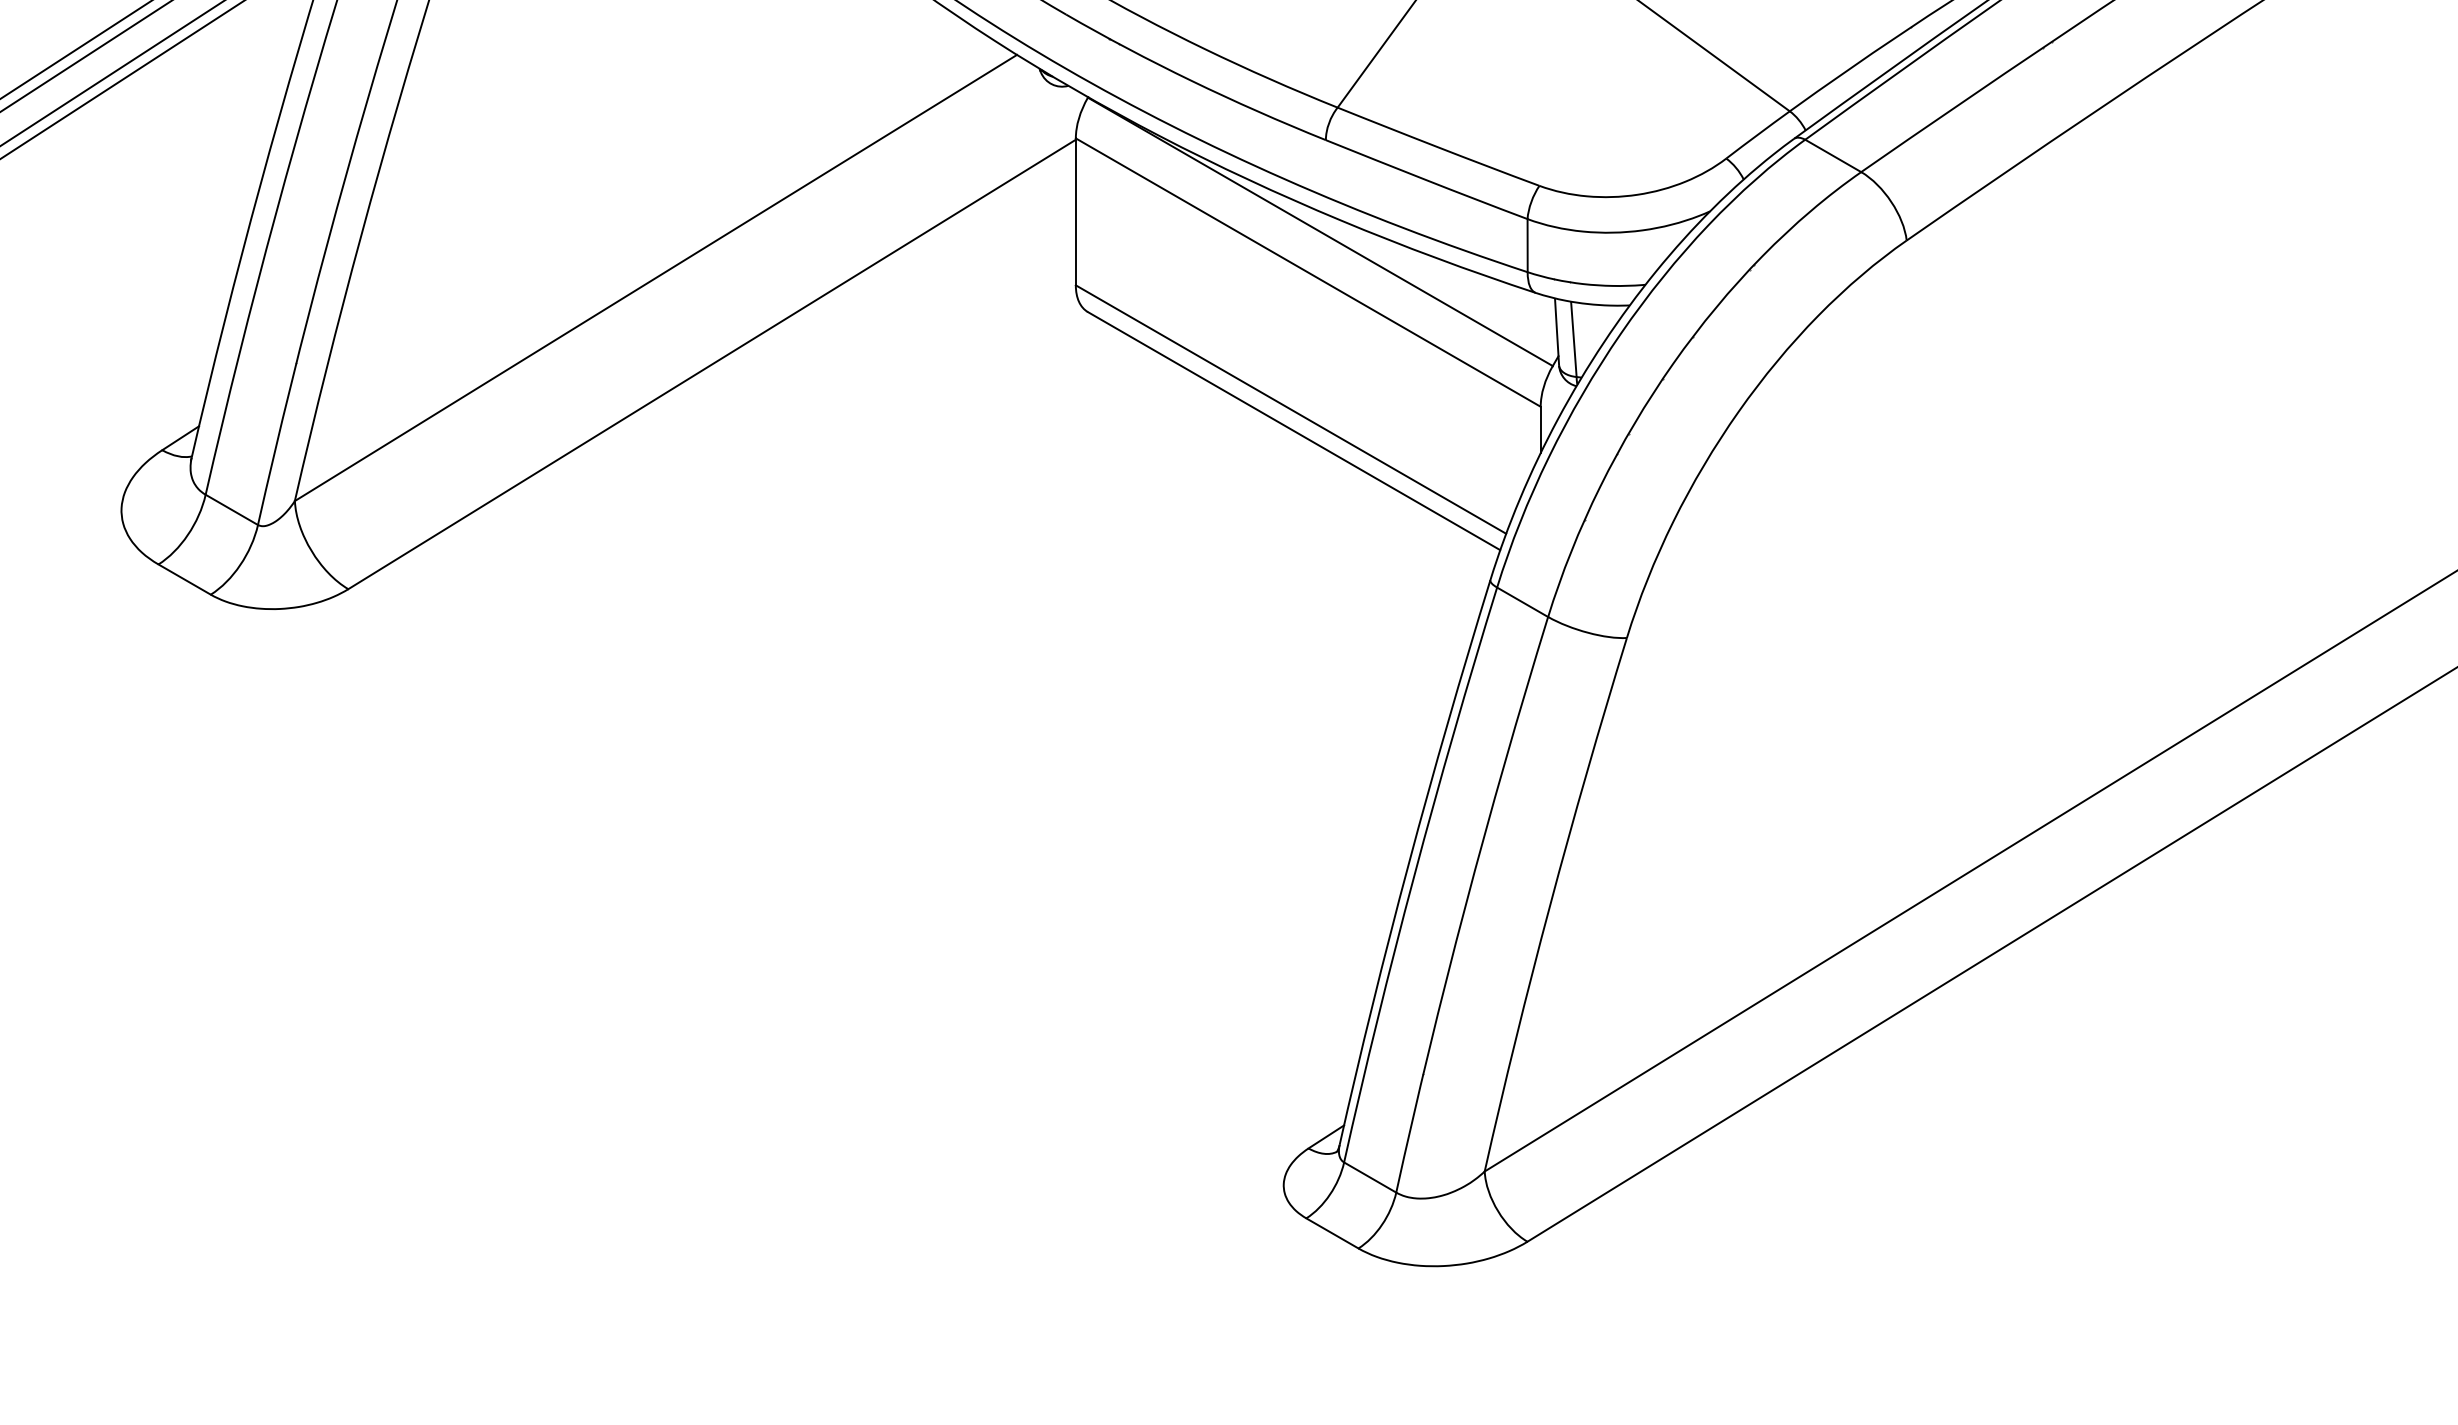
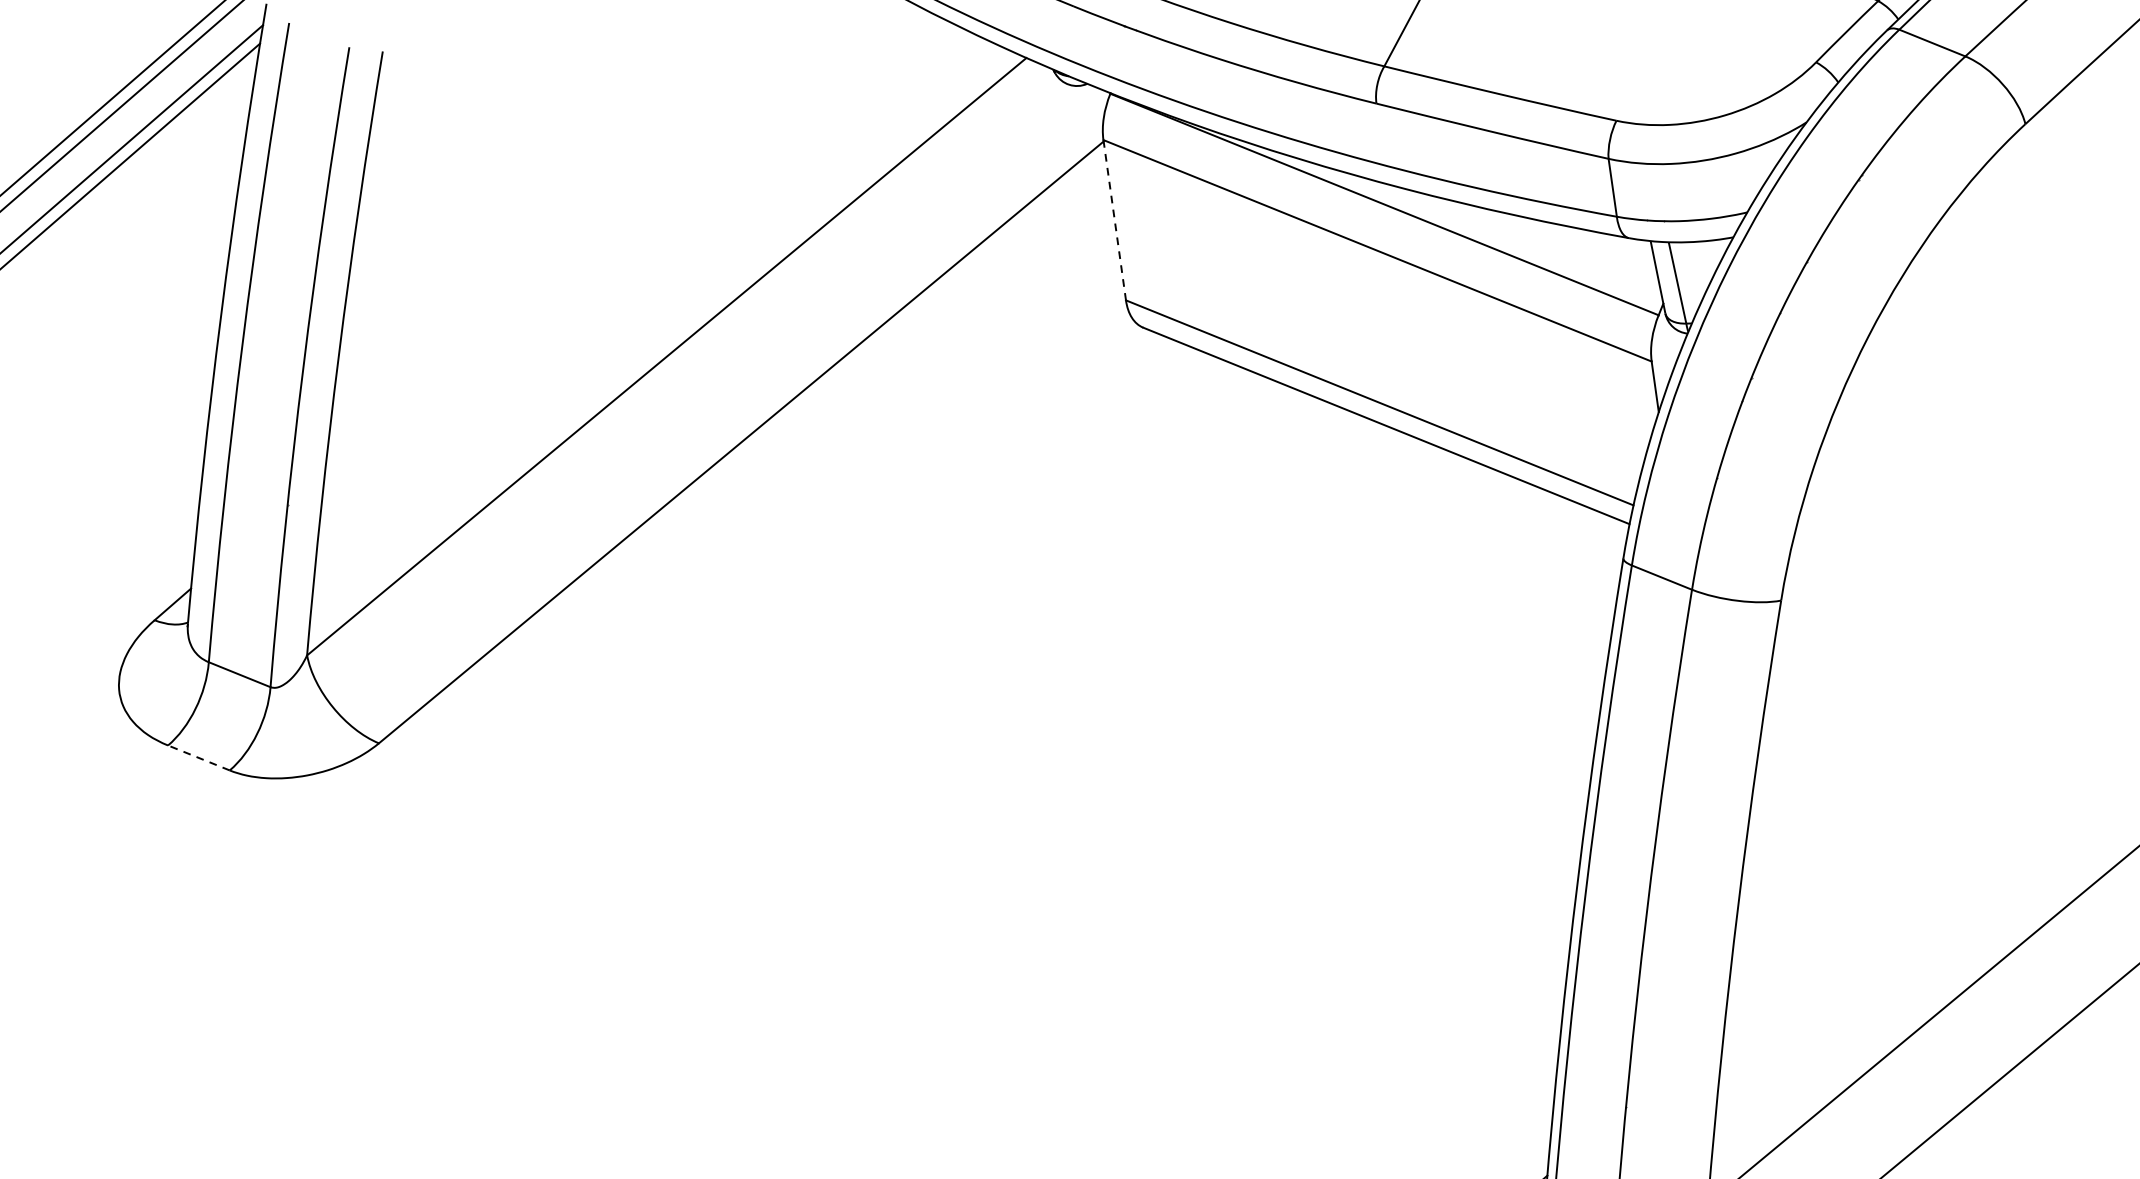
line: (1075, 212) -> (1114, 220), solid -> dashed
line: (184, 579) -> (198, 757), solid -> dashed

